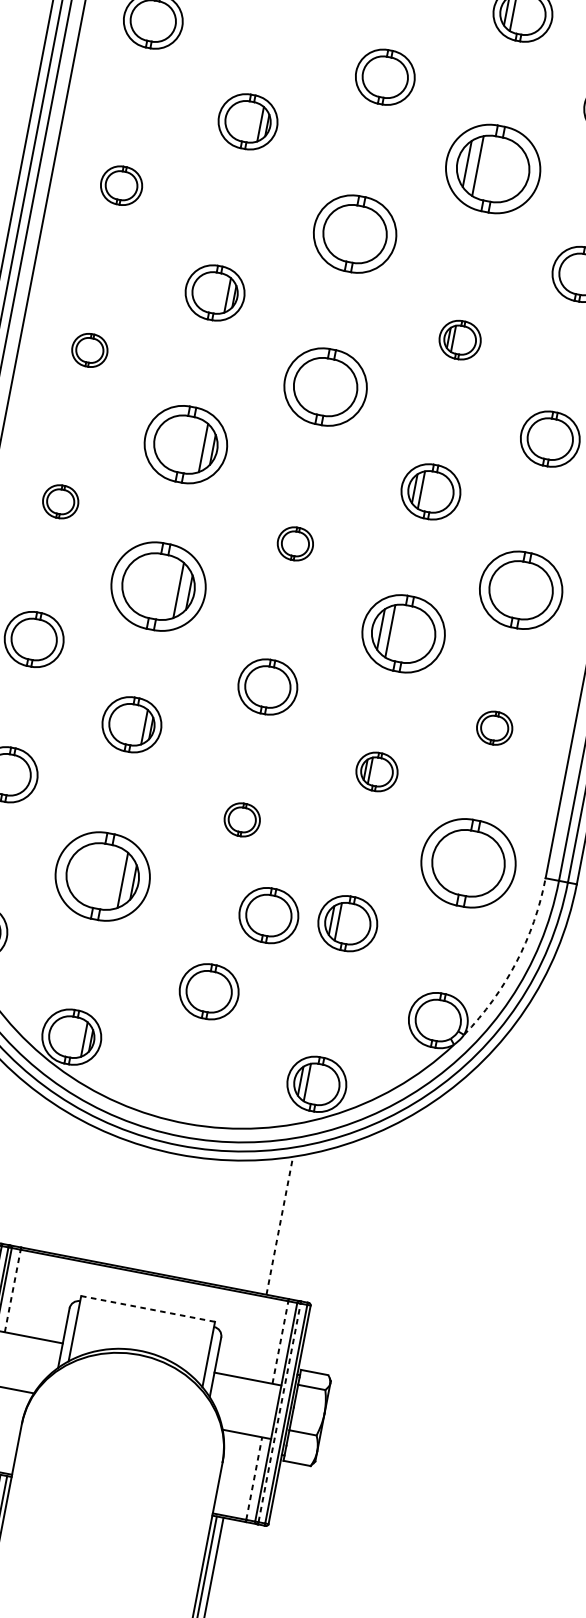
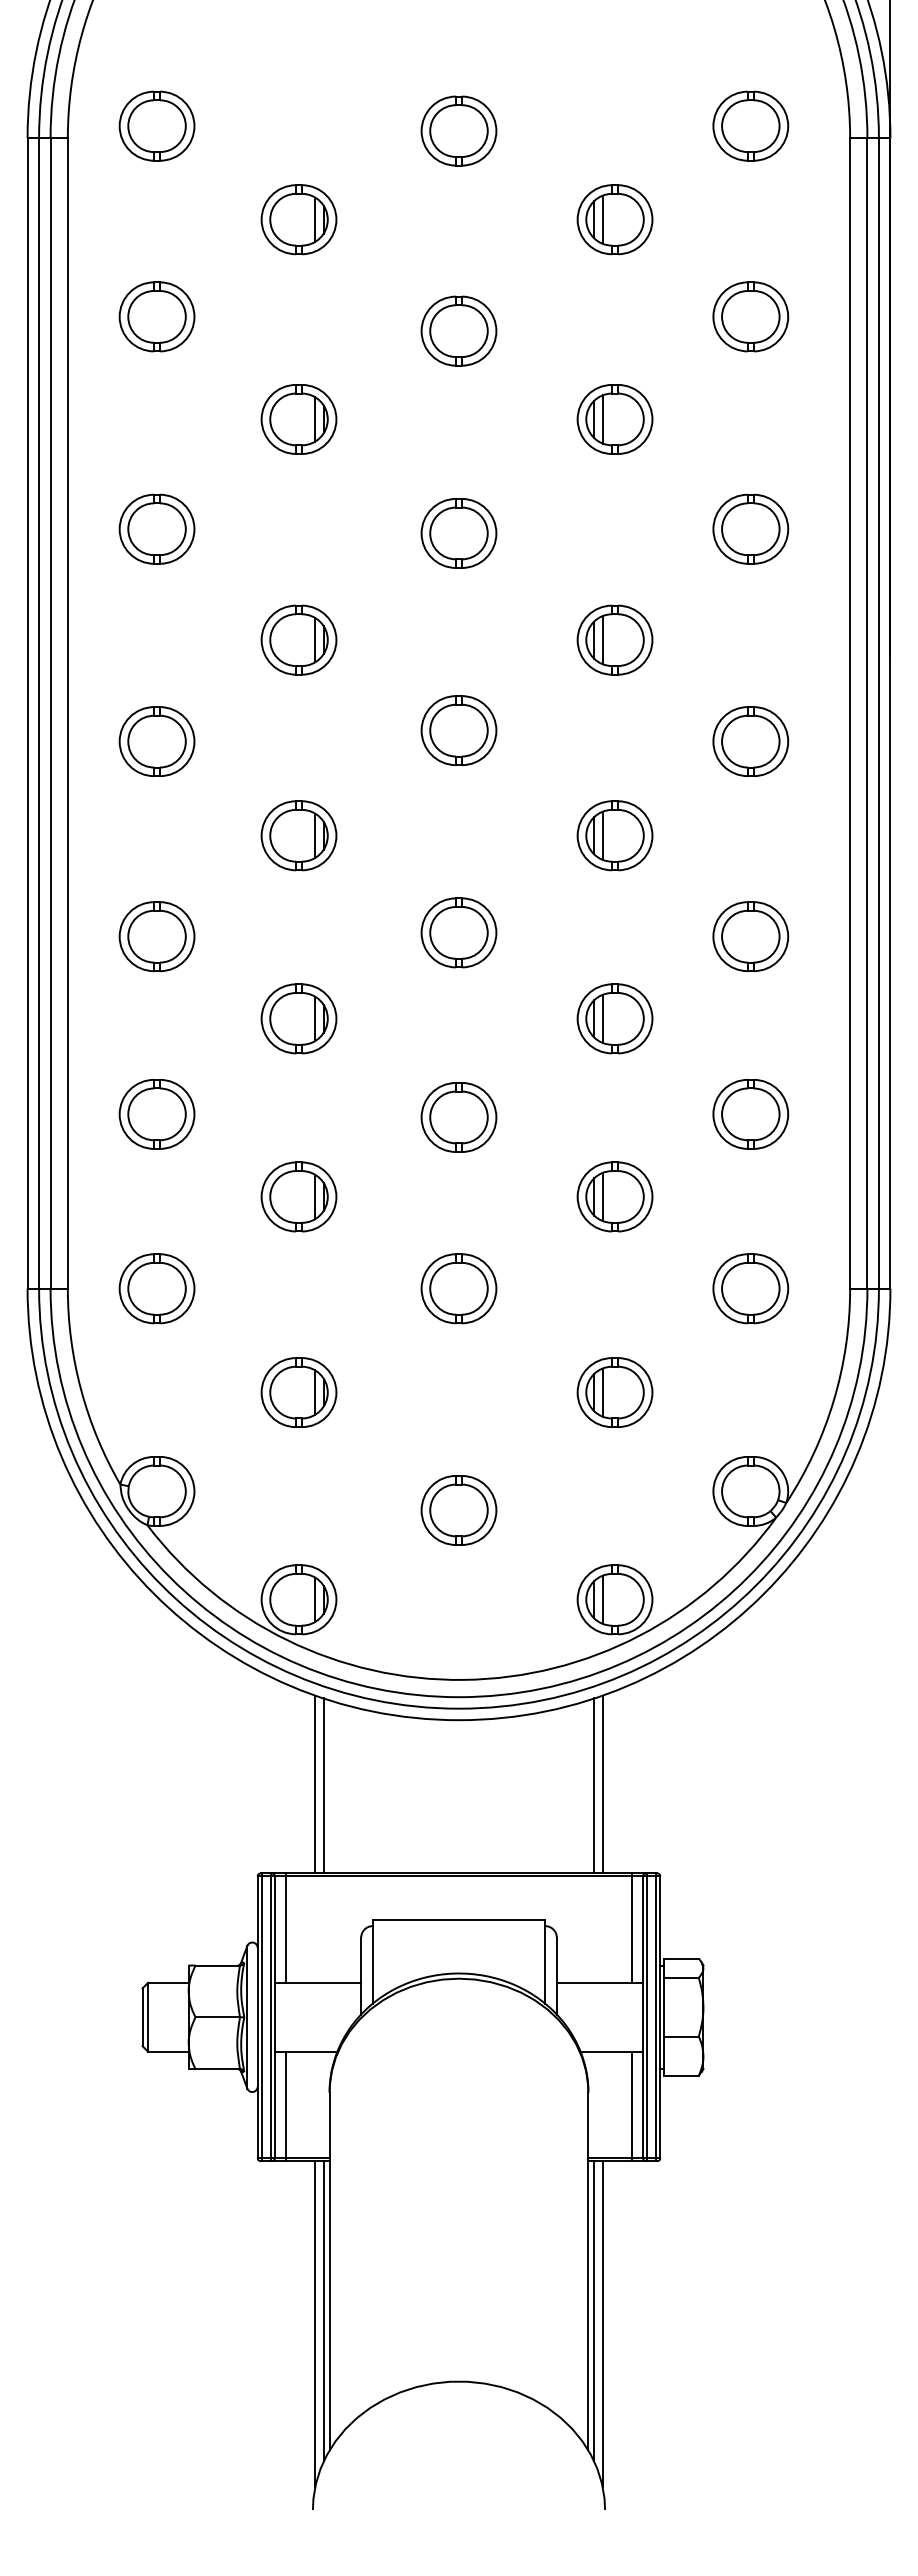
part: (492, 168) -> (614, 419), size x0.62
part: (121, 185) -> (156, 528), size x1.43
part: (354, 234) -> (458, 533), size x0.71
part: (459, 339) -> (614, 639), size x1.43
part: (89, 350) -> (156, 741), size x1.67
part: (325, 386) -> (458, 730), size x0.71
part: (185, 444) -> (298, 835), size x0.71
part: (60, 501) -> (156, 936), size x1.67
part: (295, 543) -> (458, 932), size x1.67
part: (158, 586) -> (298, 1018), size x0.62
part: (520, 590) -> (750, 936), size x0.71
part: (403, 633) -> (614, 1018), size x0.71
part: (494, 728) -> (750, 1114), size x1.67
part: (376, 771) -> (614, 1196), size x1.43
part: (241, 819) -> (458, 1288), size x1.67
part: (468, 863) -> (750, 1288), size x0.62
part: (102, 876) -> (298, 1392), size x0.62
part: (268, 915) -> (514, 1401), removed
arc: (516, 962) -> (833, 1400), dashed -> solid
line: (56, 1182) -> (315, 1784), added
line: (63, 1184) -> (323, 1785), added
line: (273, 1225) -> (594, 1785), added
line: (279, 1225) -> (602, 1784), dashed -> solid
line: (12, 1290) -> (286, 1929), dashed -> solid
line: (147, 1308) -> (458, 1919), dashed -> solid
line: (280, 1342) -> (631, 1929), dashed -> solid
line: (279, 1413) -> (647, 2017), dashed -> solid
line: (254, 1478) -> (631, 2104), dashed -> solid

